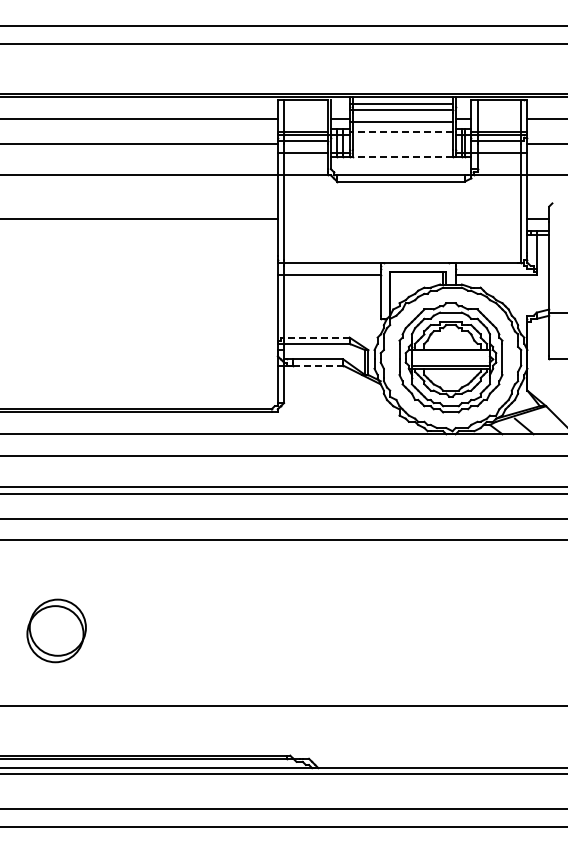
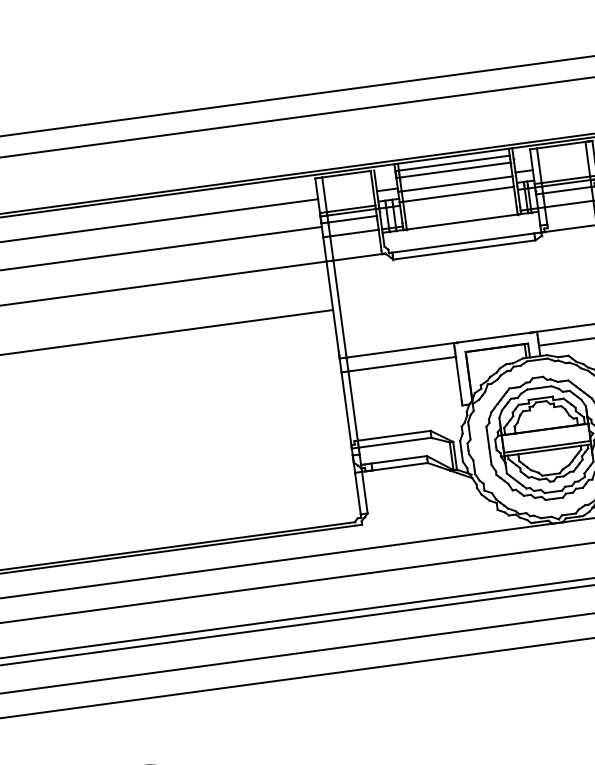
line: (402, 131) -> (458, 194), dashed -> solid
line: (402, 156) -> (462, 221), dashed -> solid
line: (316, 337) -> (393, 435), dashed -> solid
line: (318, 365) -> (400, 466), dashed -> solid

